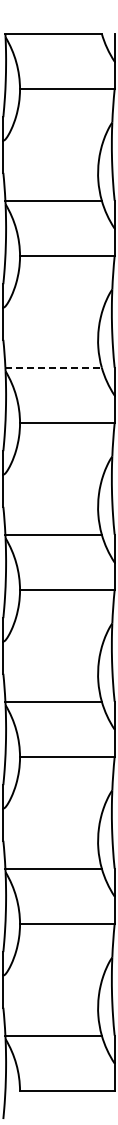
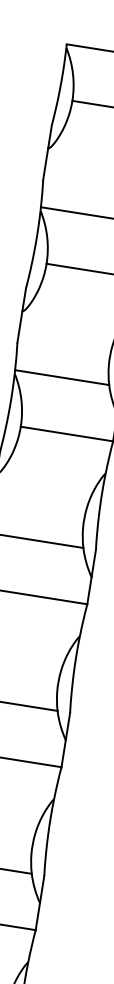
line: (54, 367) -> (63, 377), dashed -> solid

